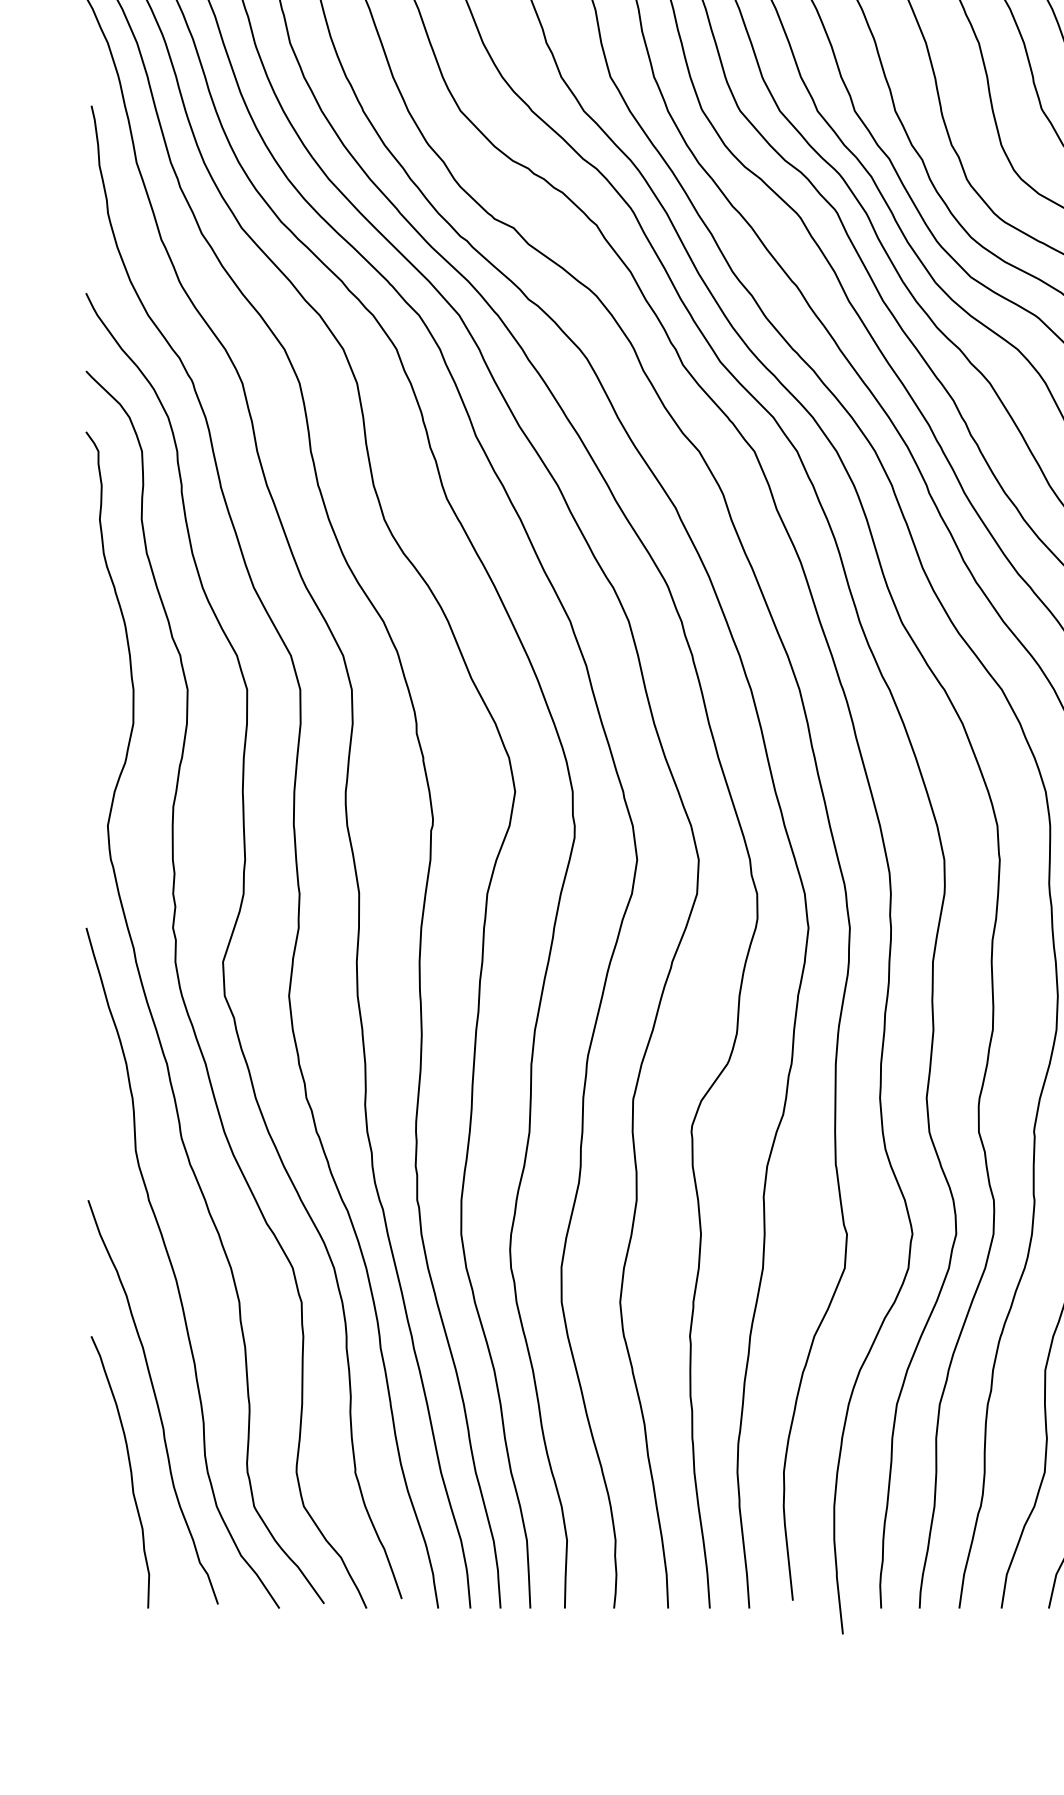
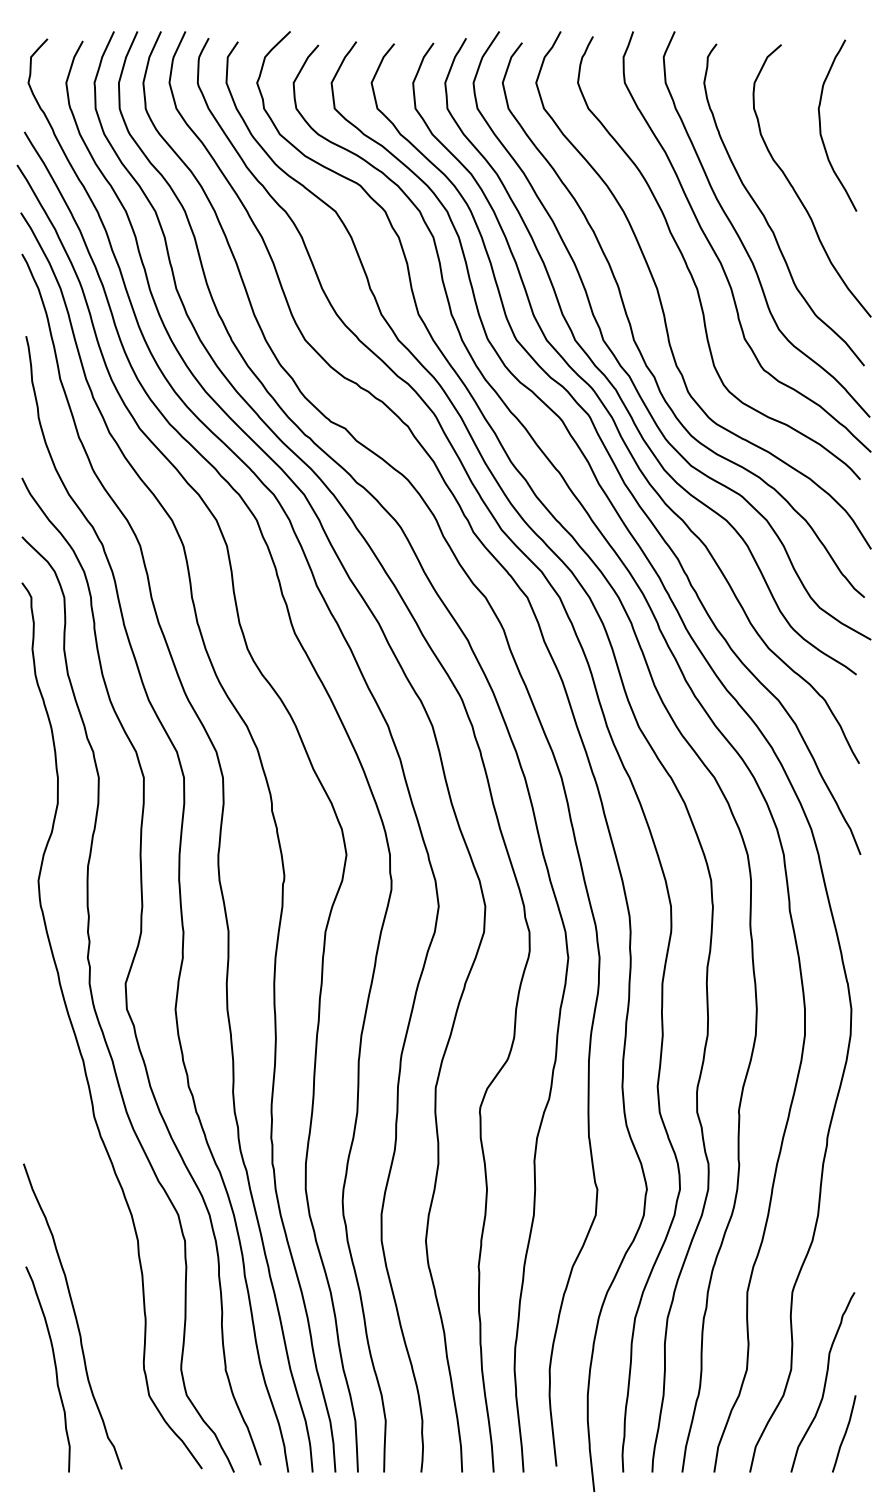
curve: (175, 1271) -> (89, 1217), removed

